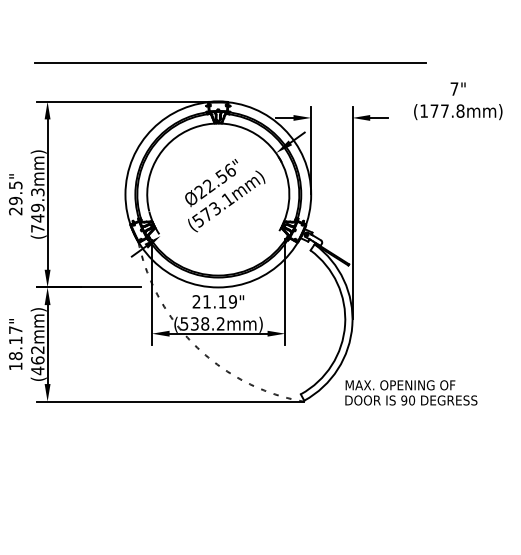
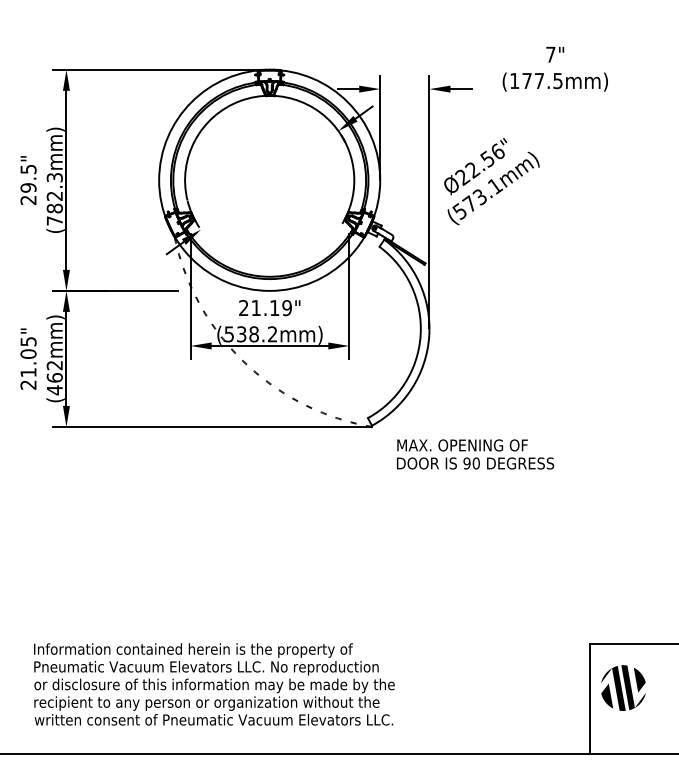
line: (229, 62) -> (283, 23), removed
text: (460, 110) -> (557, 80), (177.8mm) -> (177.5mm)
text: (224, 195) -> (491, 181), moved
text: (37, 213) -> (54, 202), (749.3mm) -> (782.3mm)
text: (15, 348) -> (28, 363), 18.17" -> 21.05"
text: (411, 392) -> (475, 454), moved

